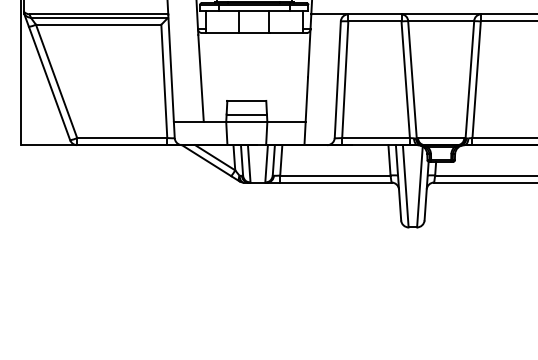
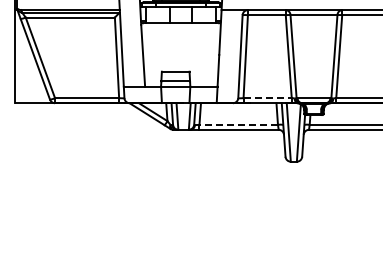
line: (377, 138) -> (268, 98), solid -> dashed
line: (335, 175) -> (238, 124), solid -> dashed

